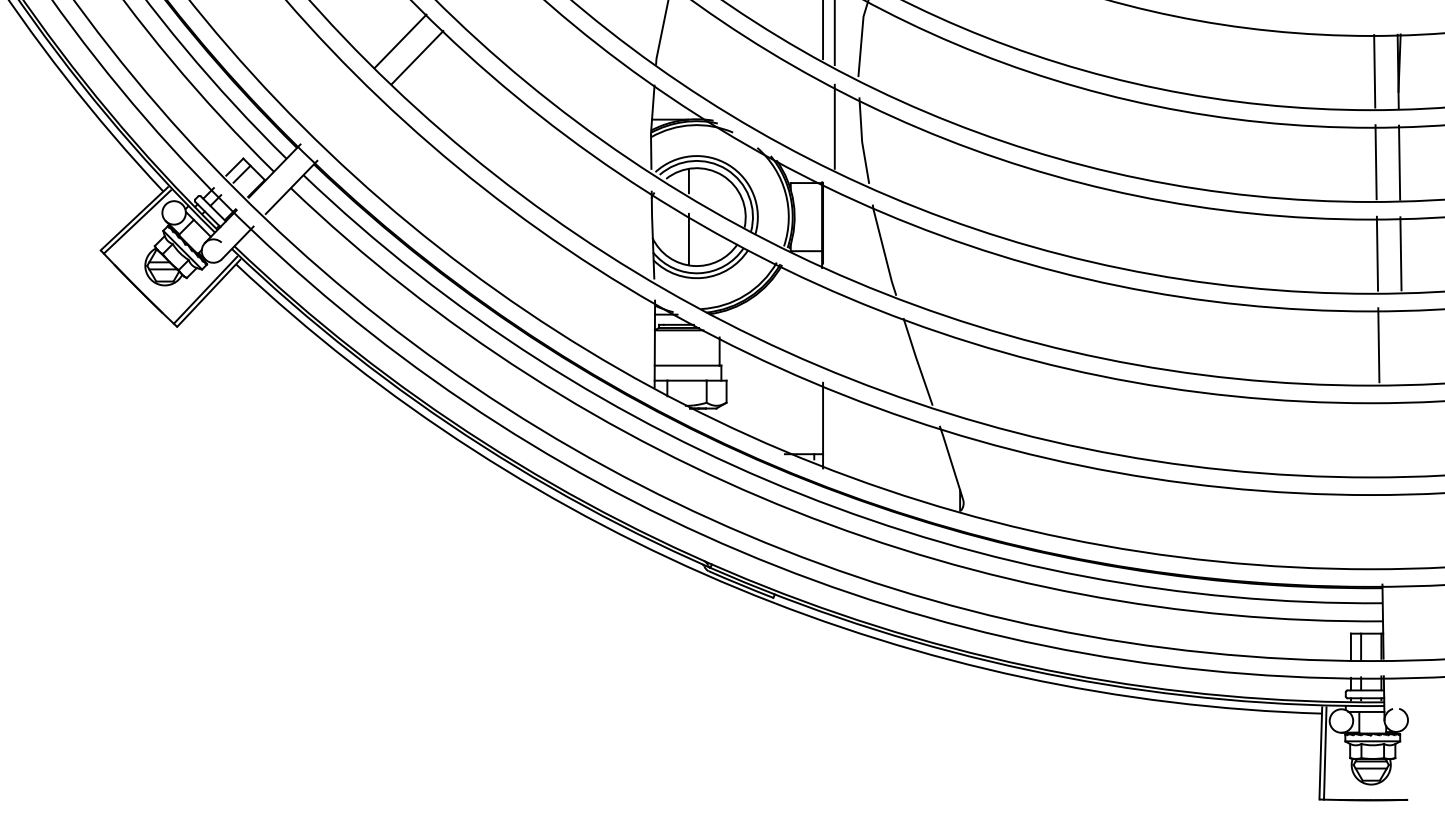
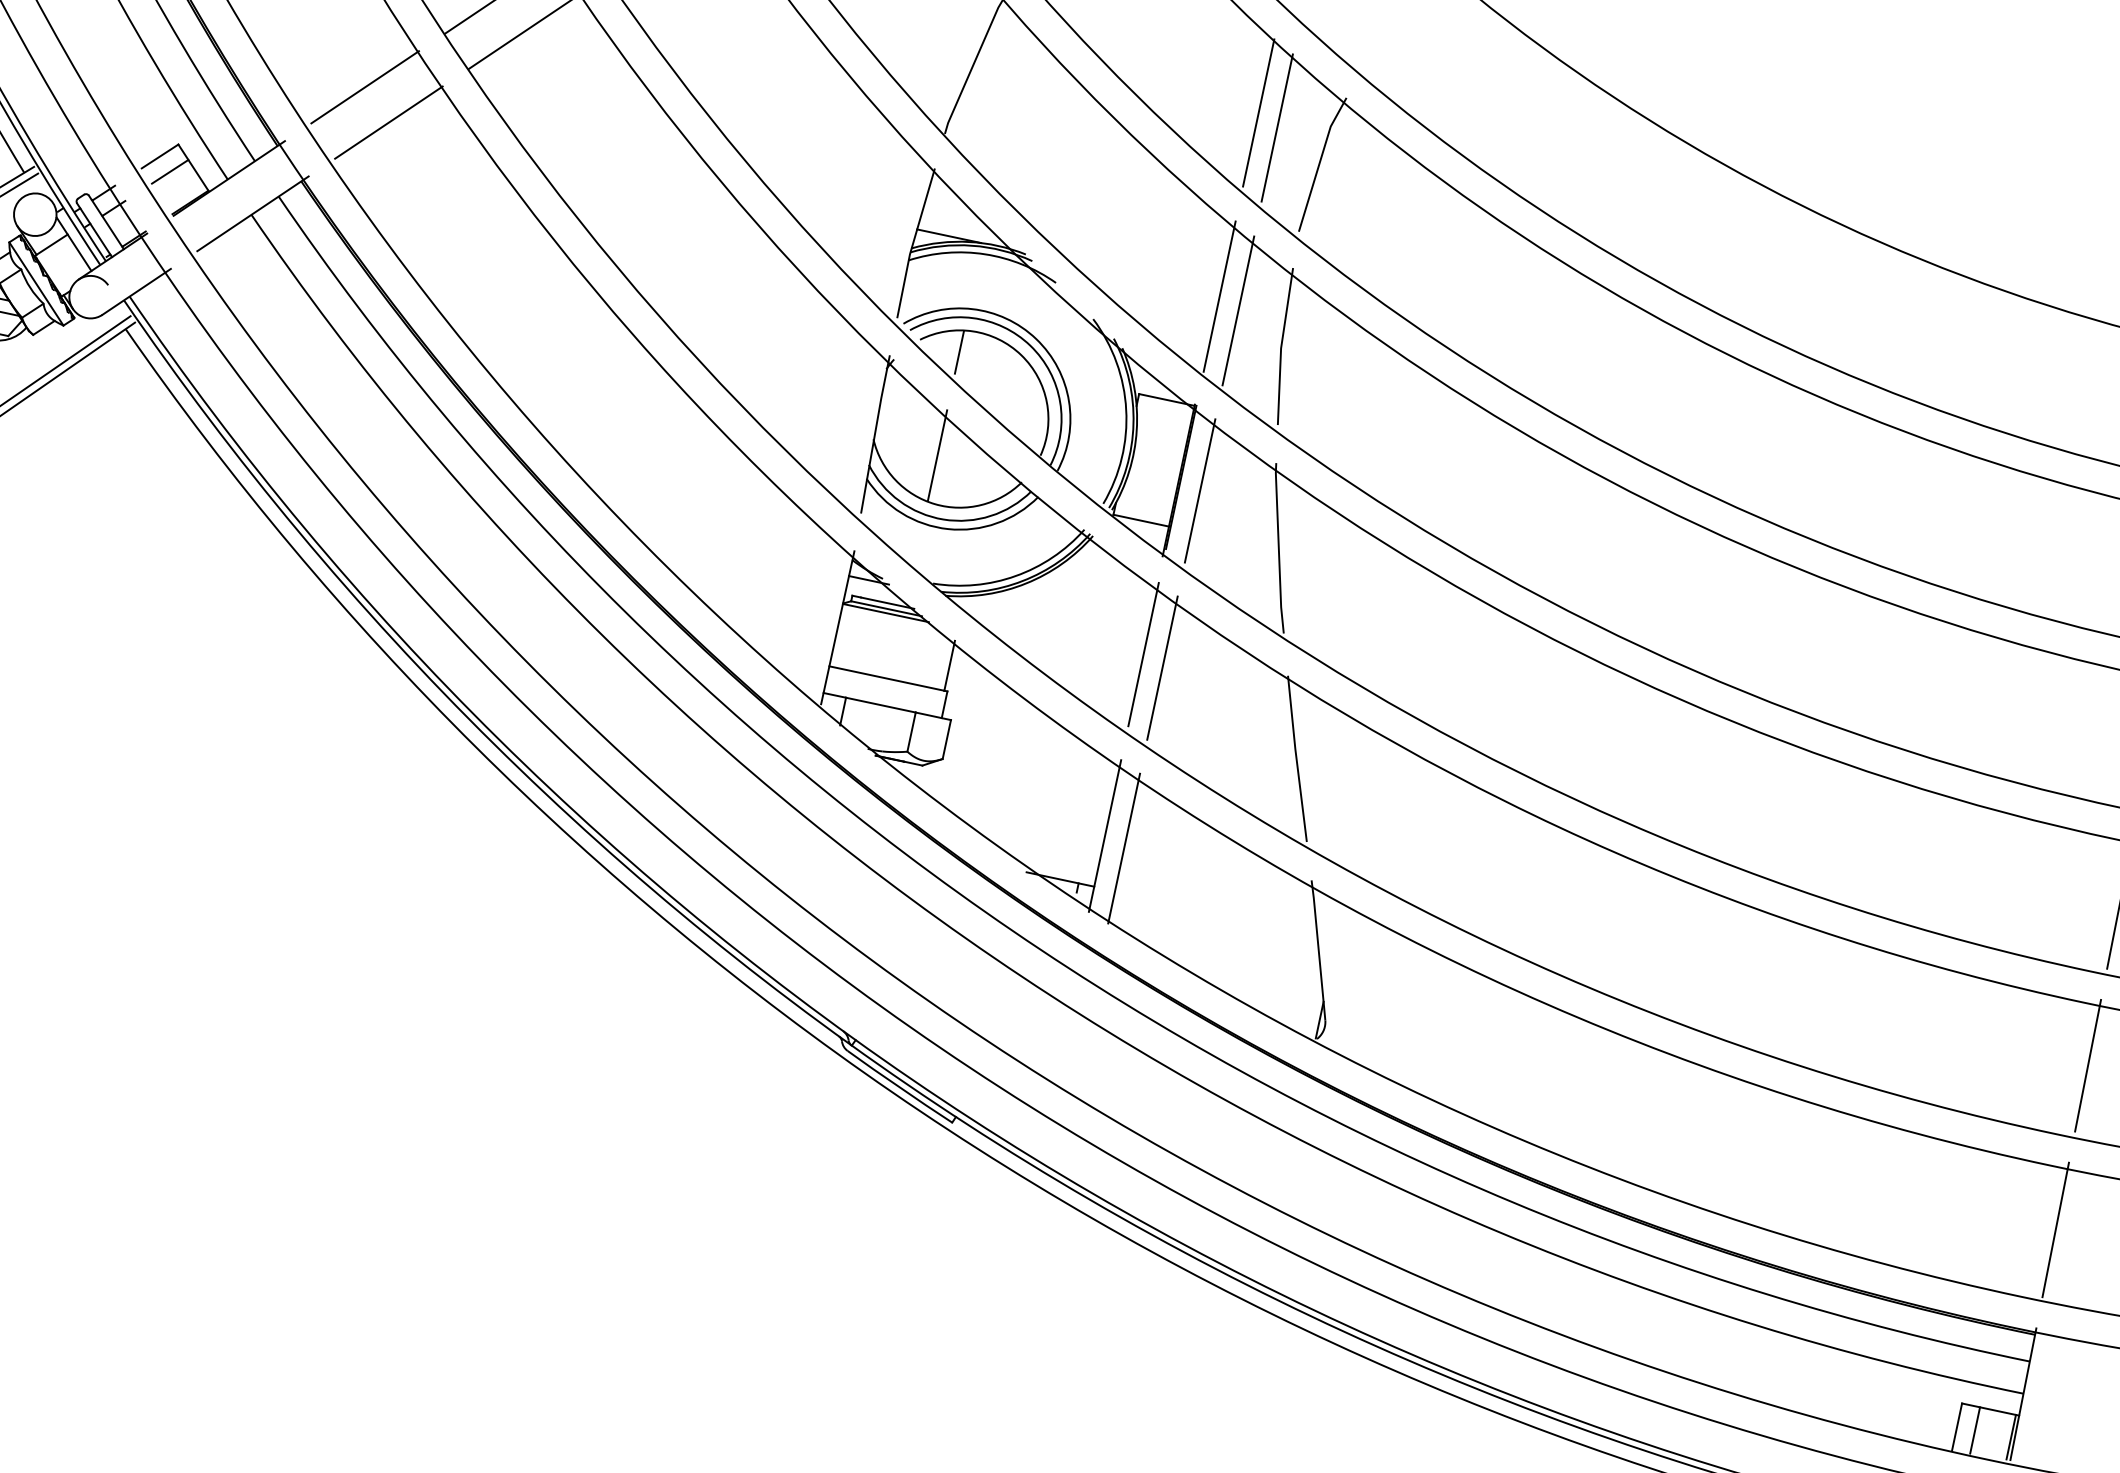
line: (337, 105) -> (365, 85), added
line: (823, 120) -> (1220, 295), added
line: (354, 122) -> (388, 122), added
line: (834, 227) -> (1199, 489), added
line: (823, 322) -> (1144, 653), added
line: (834, 327) -> (1162, 666), added
line: (834, 429) -> (1123, 847), added
line: (1379, 436) -> (2086, 1064), added
line: (1381, 529) -> (2055, 1230), added

